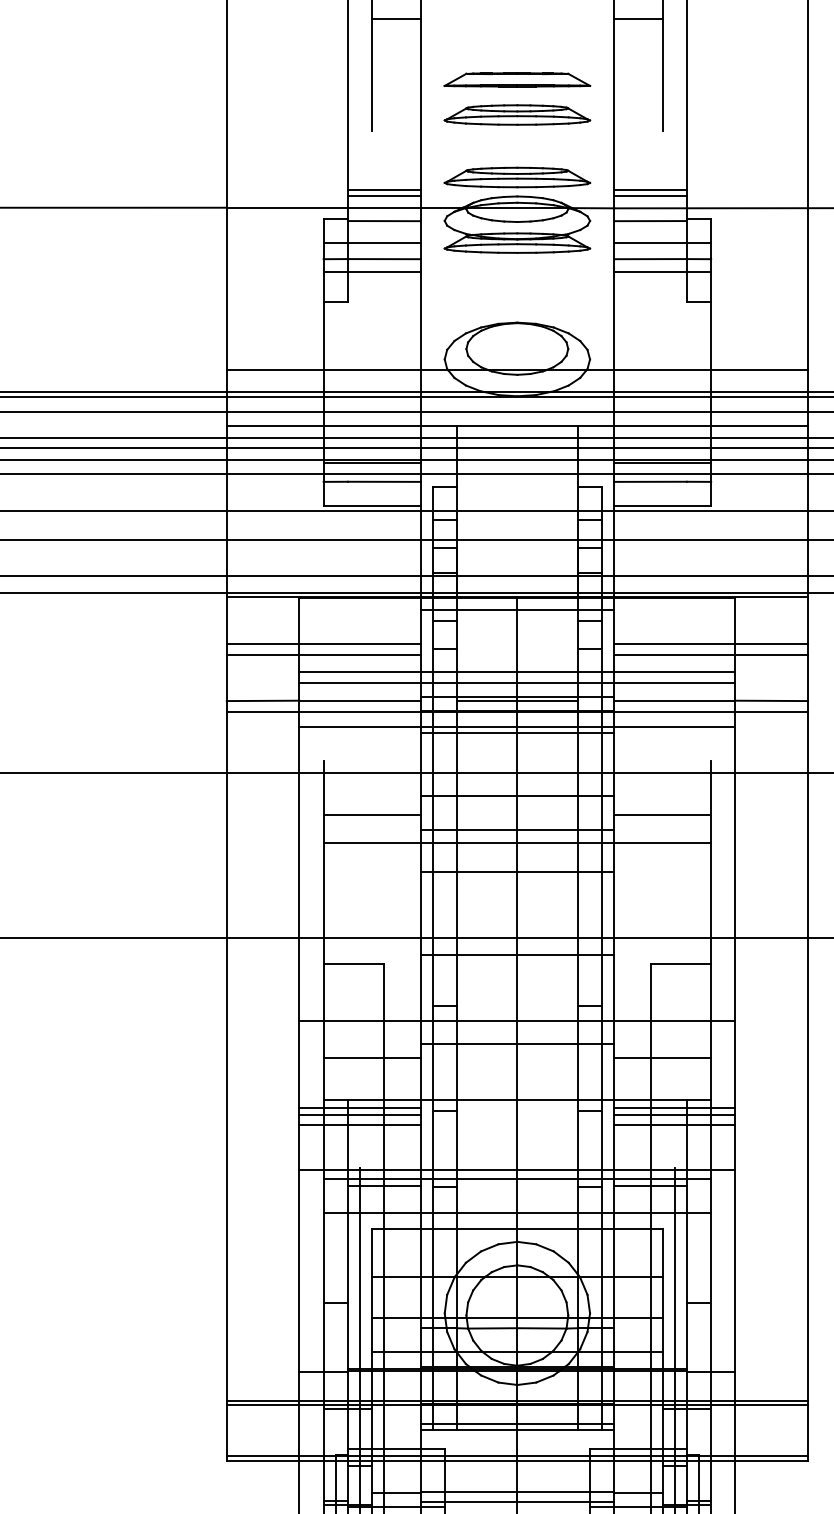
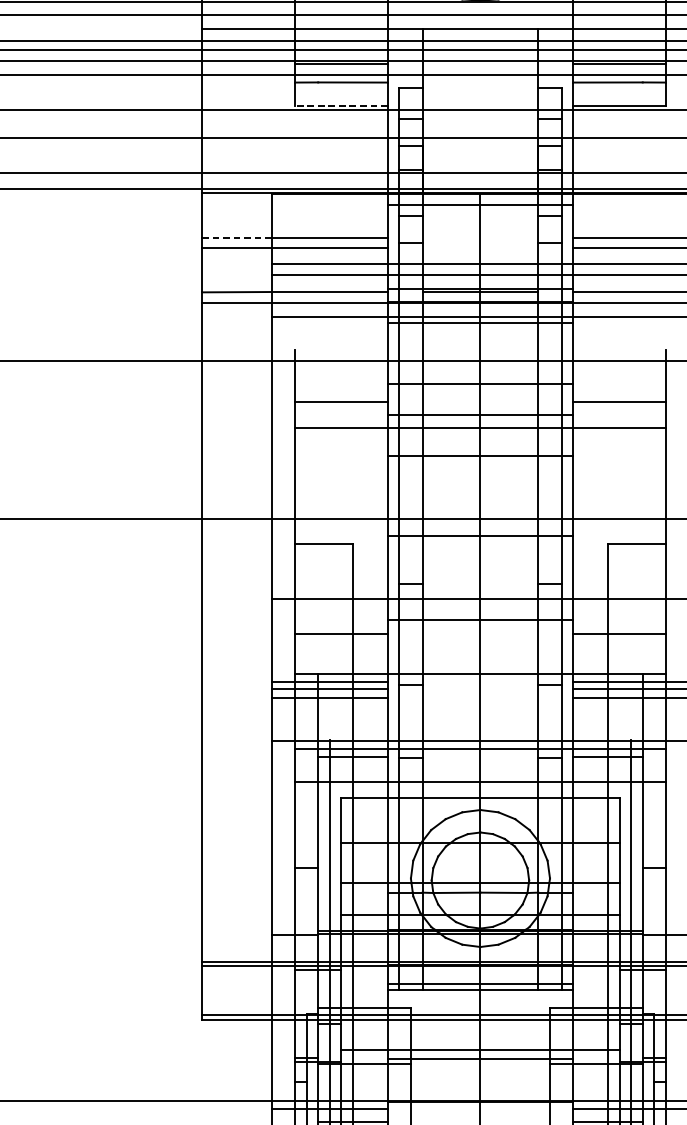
line: (371, 506) -> (340, 106), solid -> dashed
line: (262, 643) -> (236, 237), solid -> dashed

